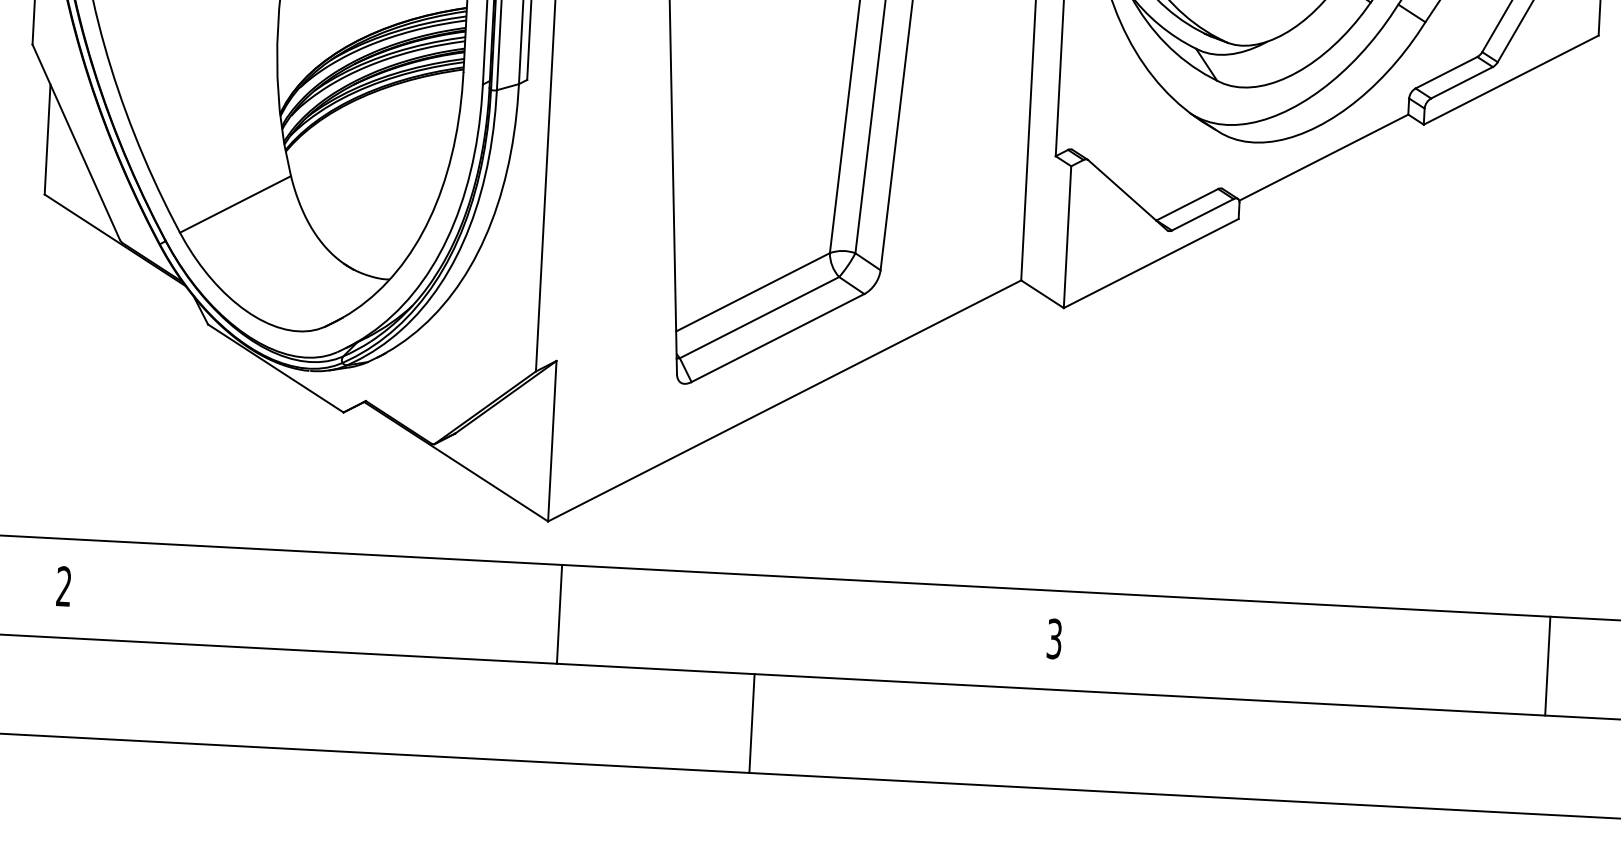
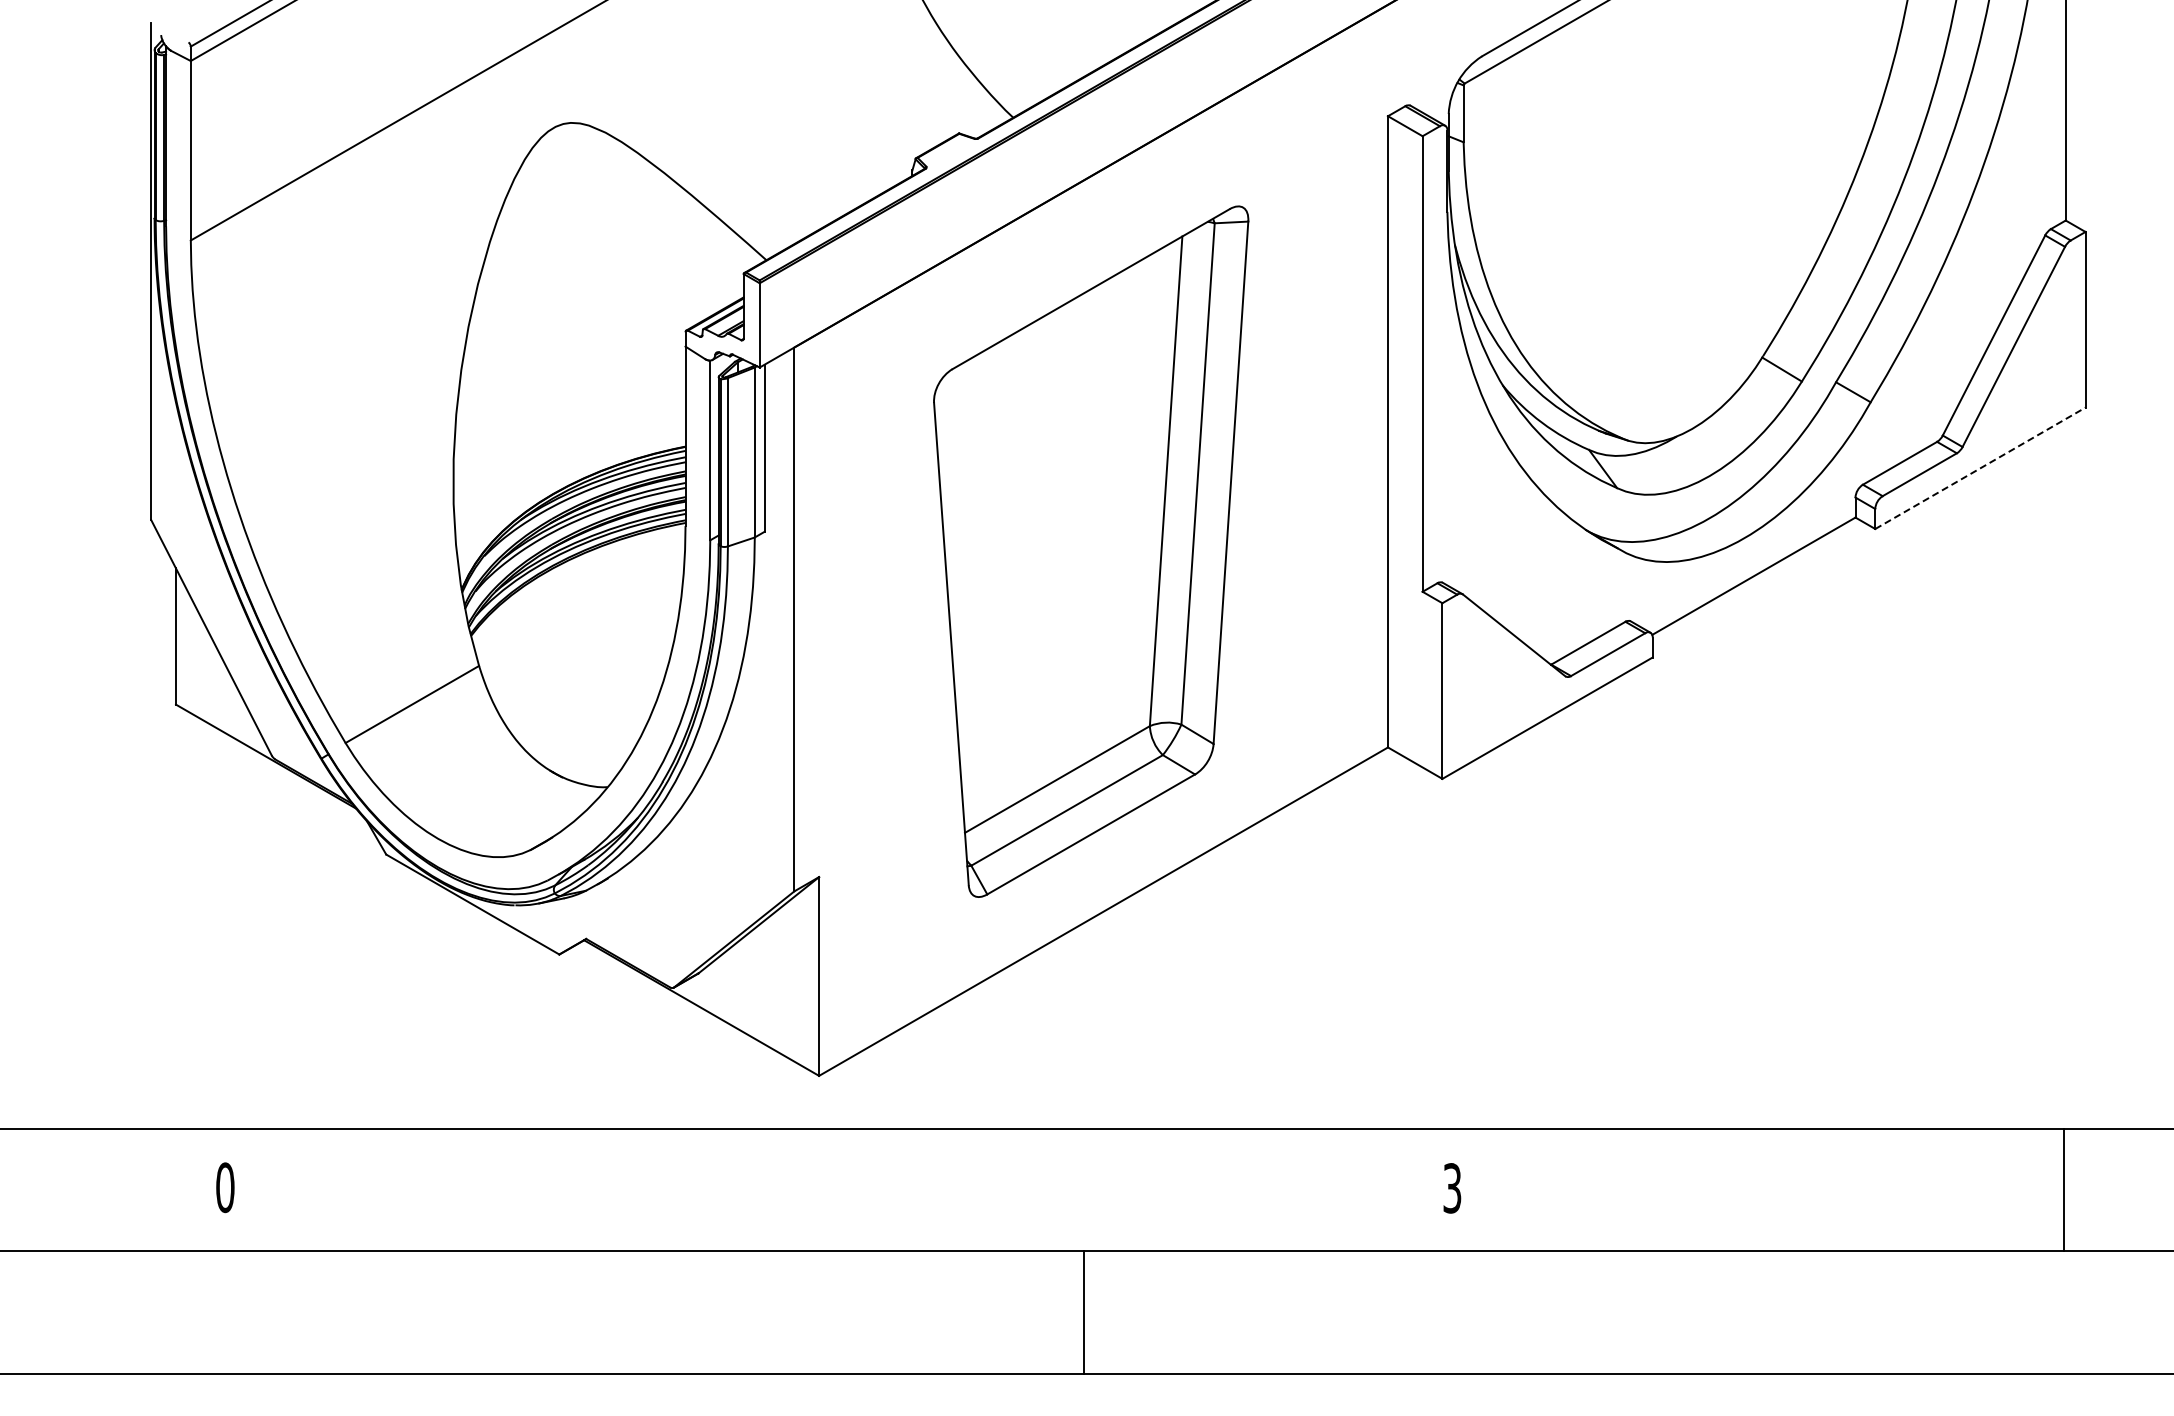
line: (1511, 80) -> (1980, 468), solid -> dashed
text: (64, 586) -> (225, 1187), 2 -> 0
line: (559, 614) -> (839, 1189), removed

